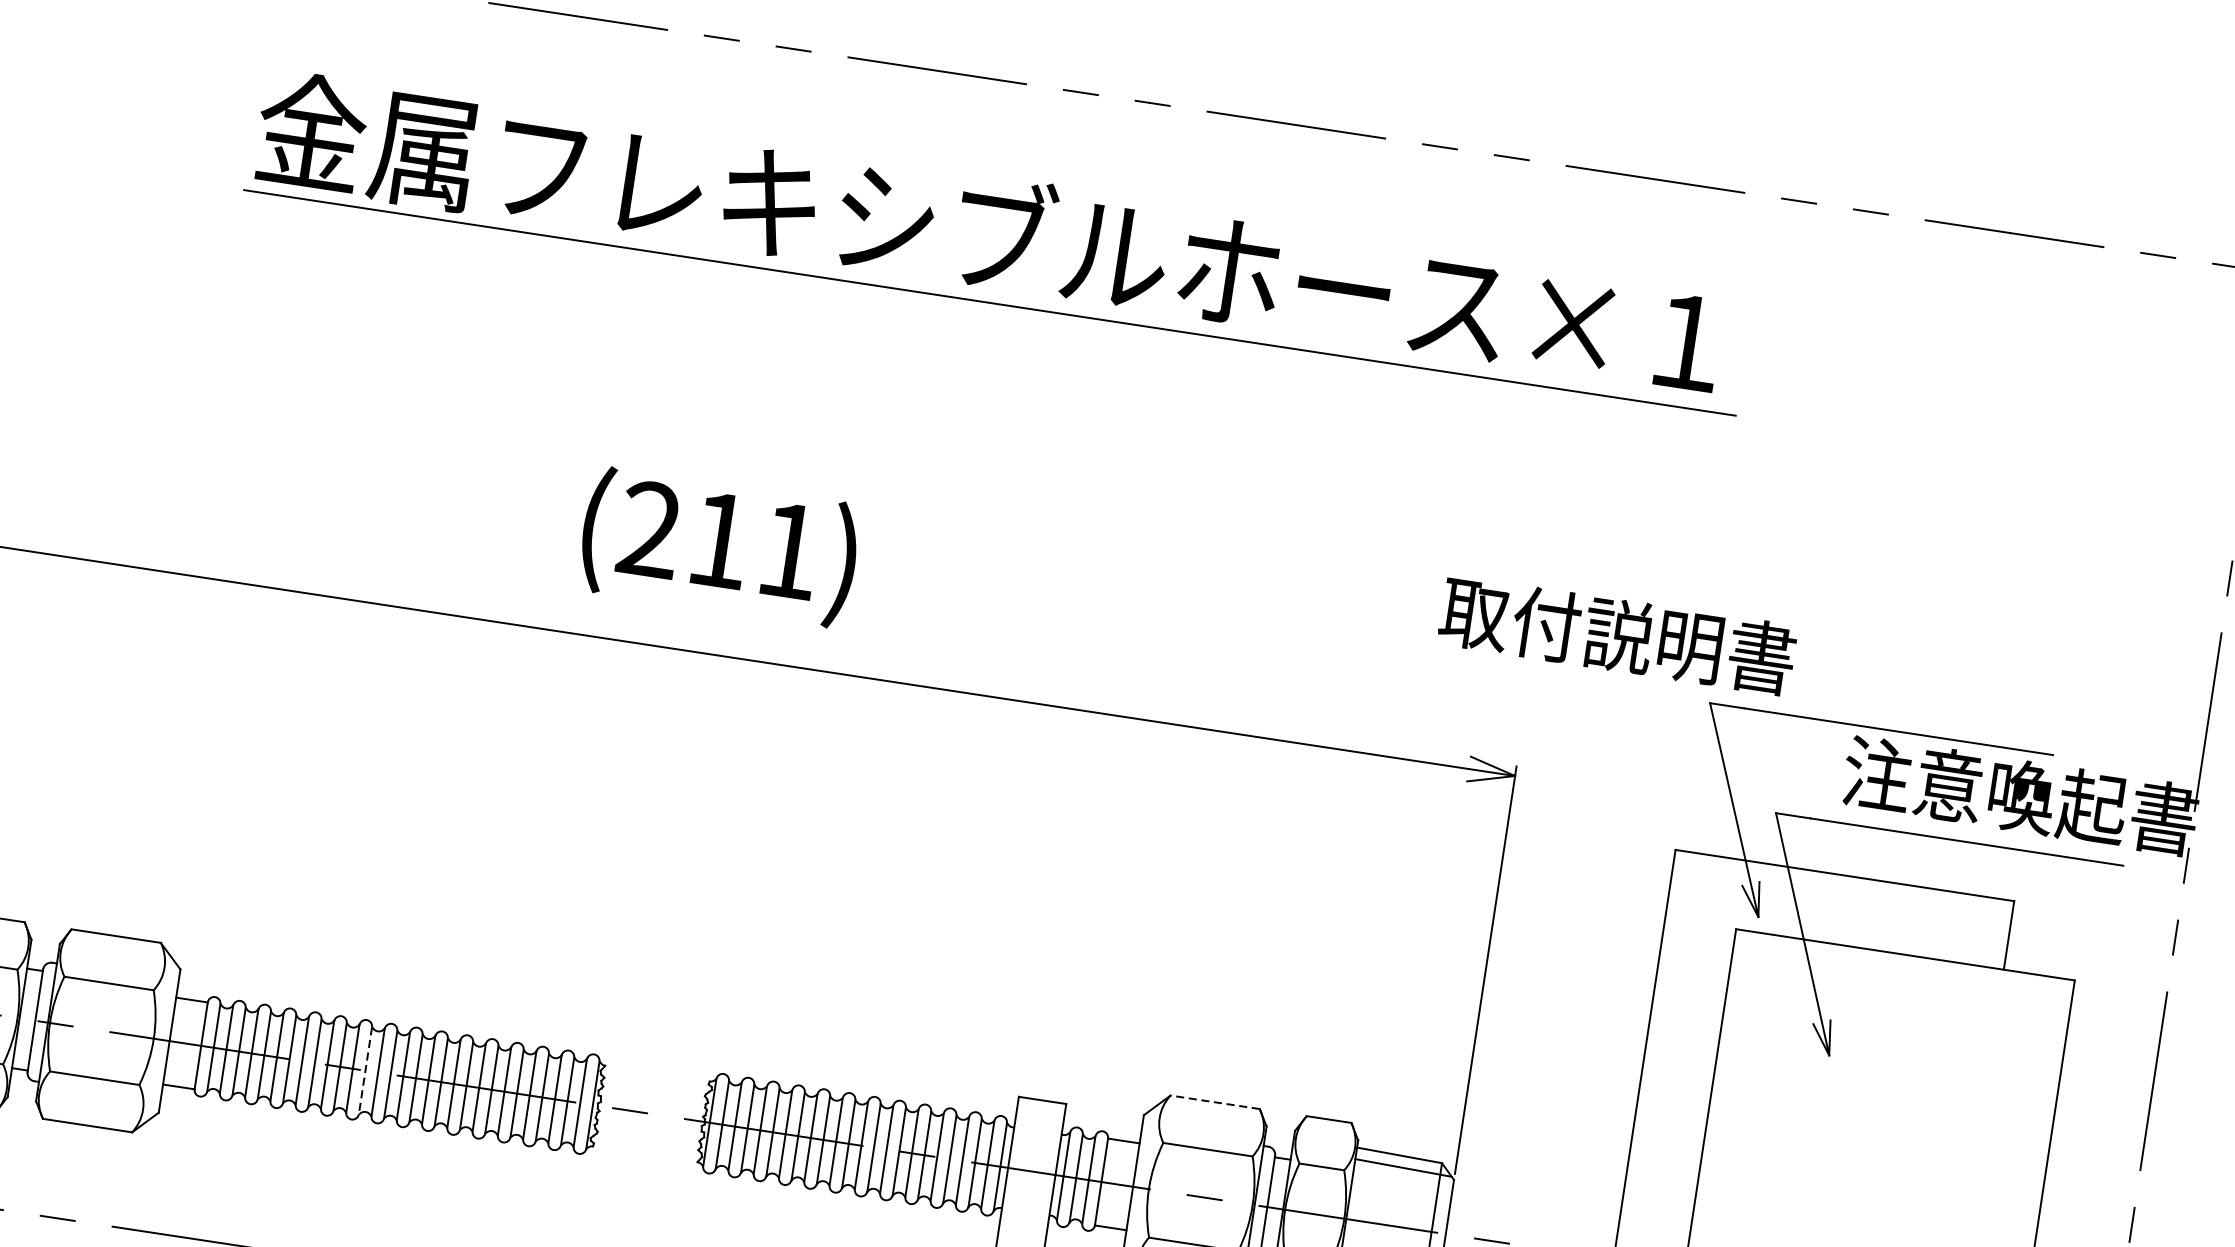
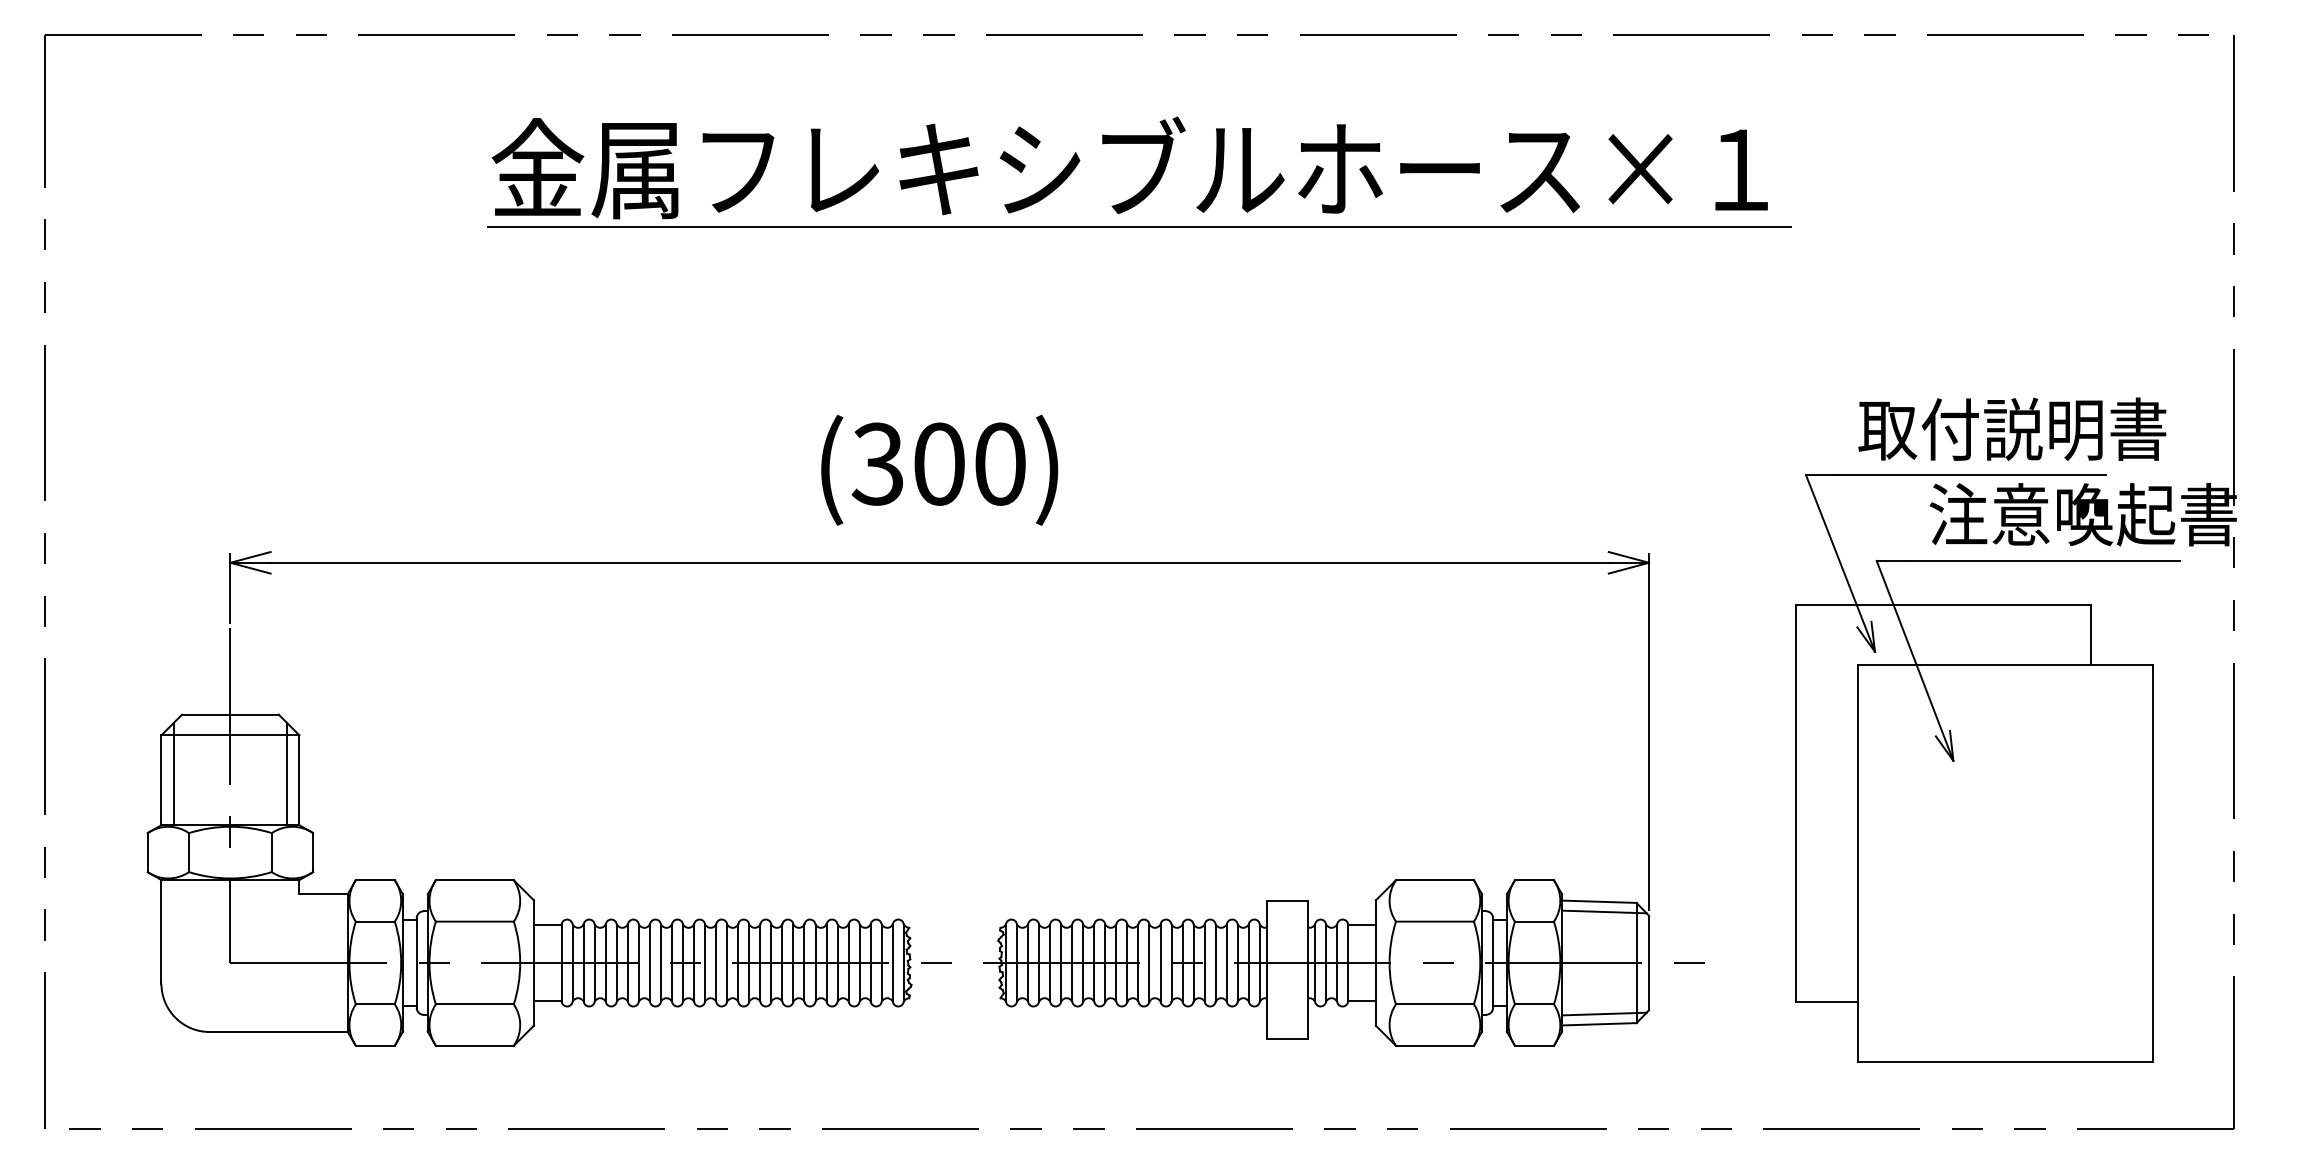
text: (719, 539) -> (938, 463), (211) -> (300)
text: (1617, 634) -> (2012, 428), moved
line: (365, 1071) -> (705, 963), dashed -> solid
line: (1214, 1102) -> (1434, 880), dashed -> solid

